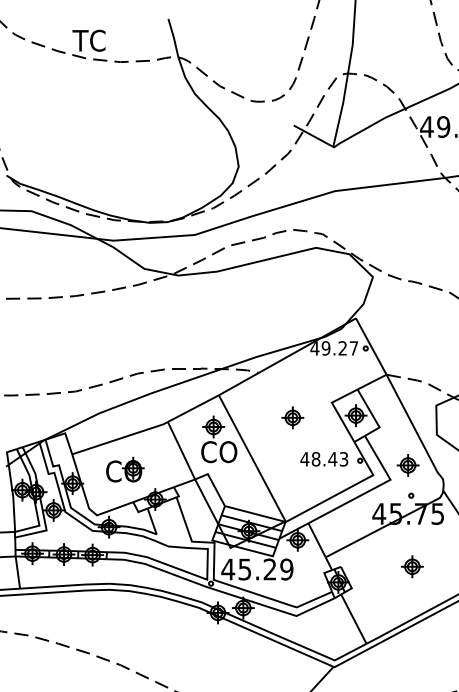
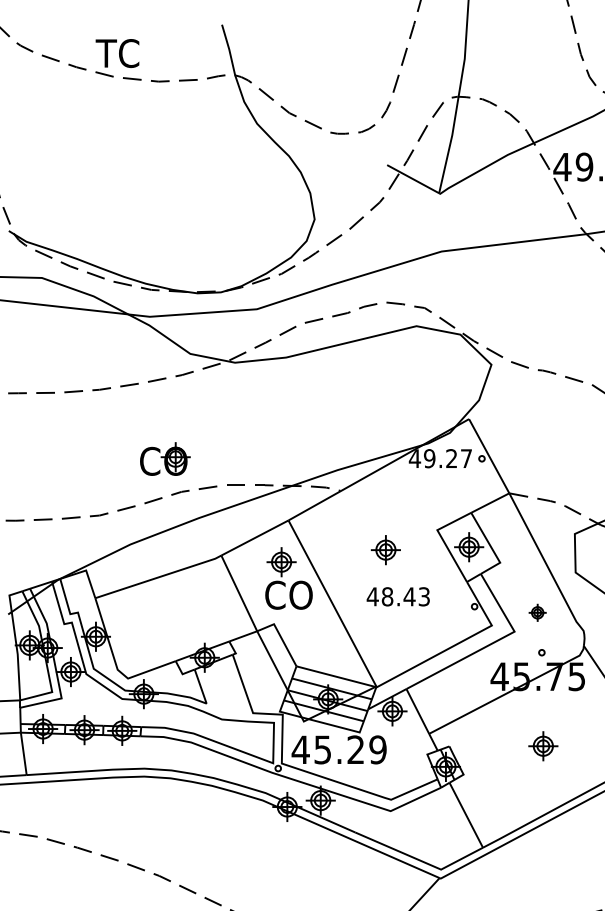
text: (324, 459) -> (398, 597), moved
part: (407, 465) -> (536, 612), size x0.6
part: (125, 469) -> (165, 458), moved

